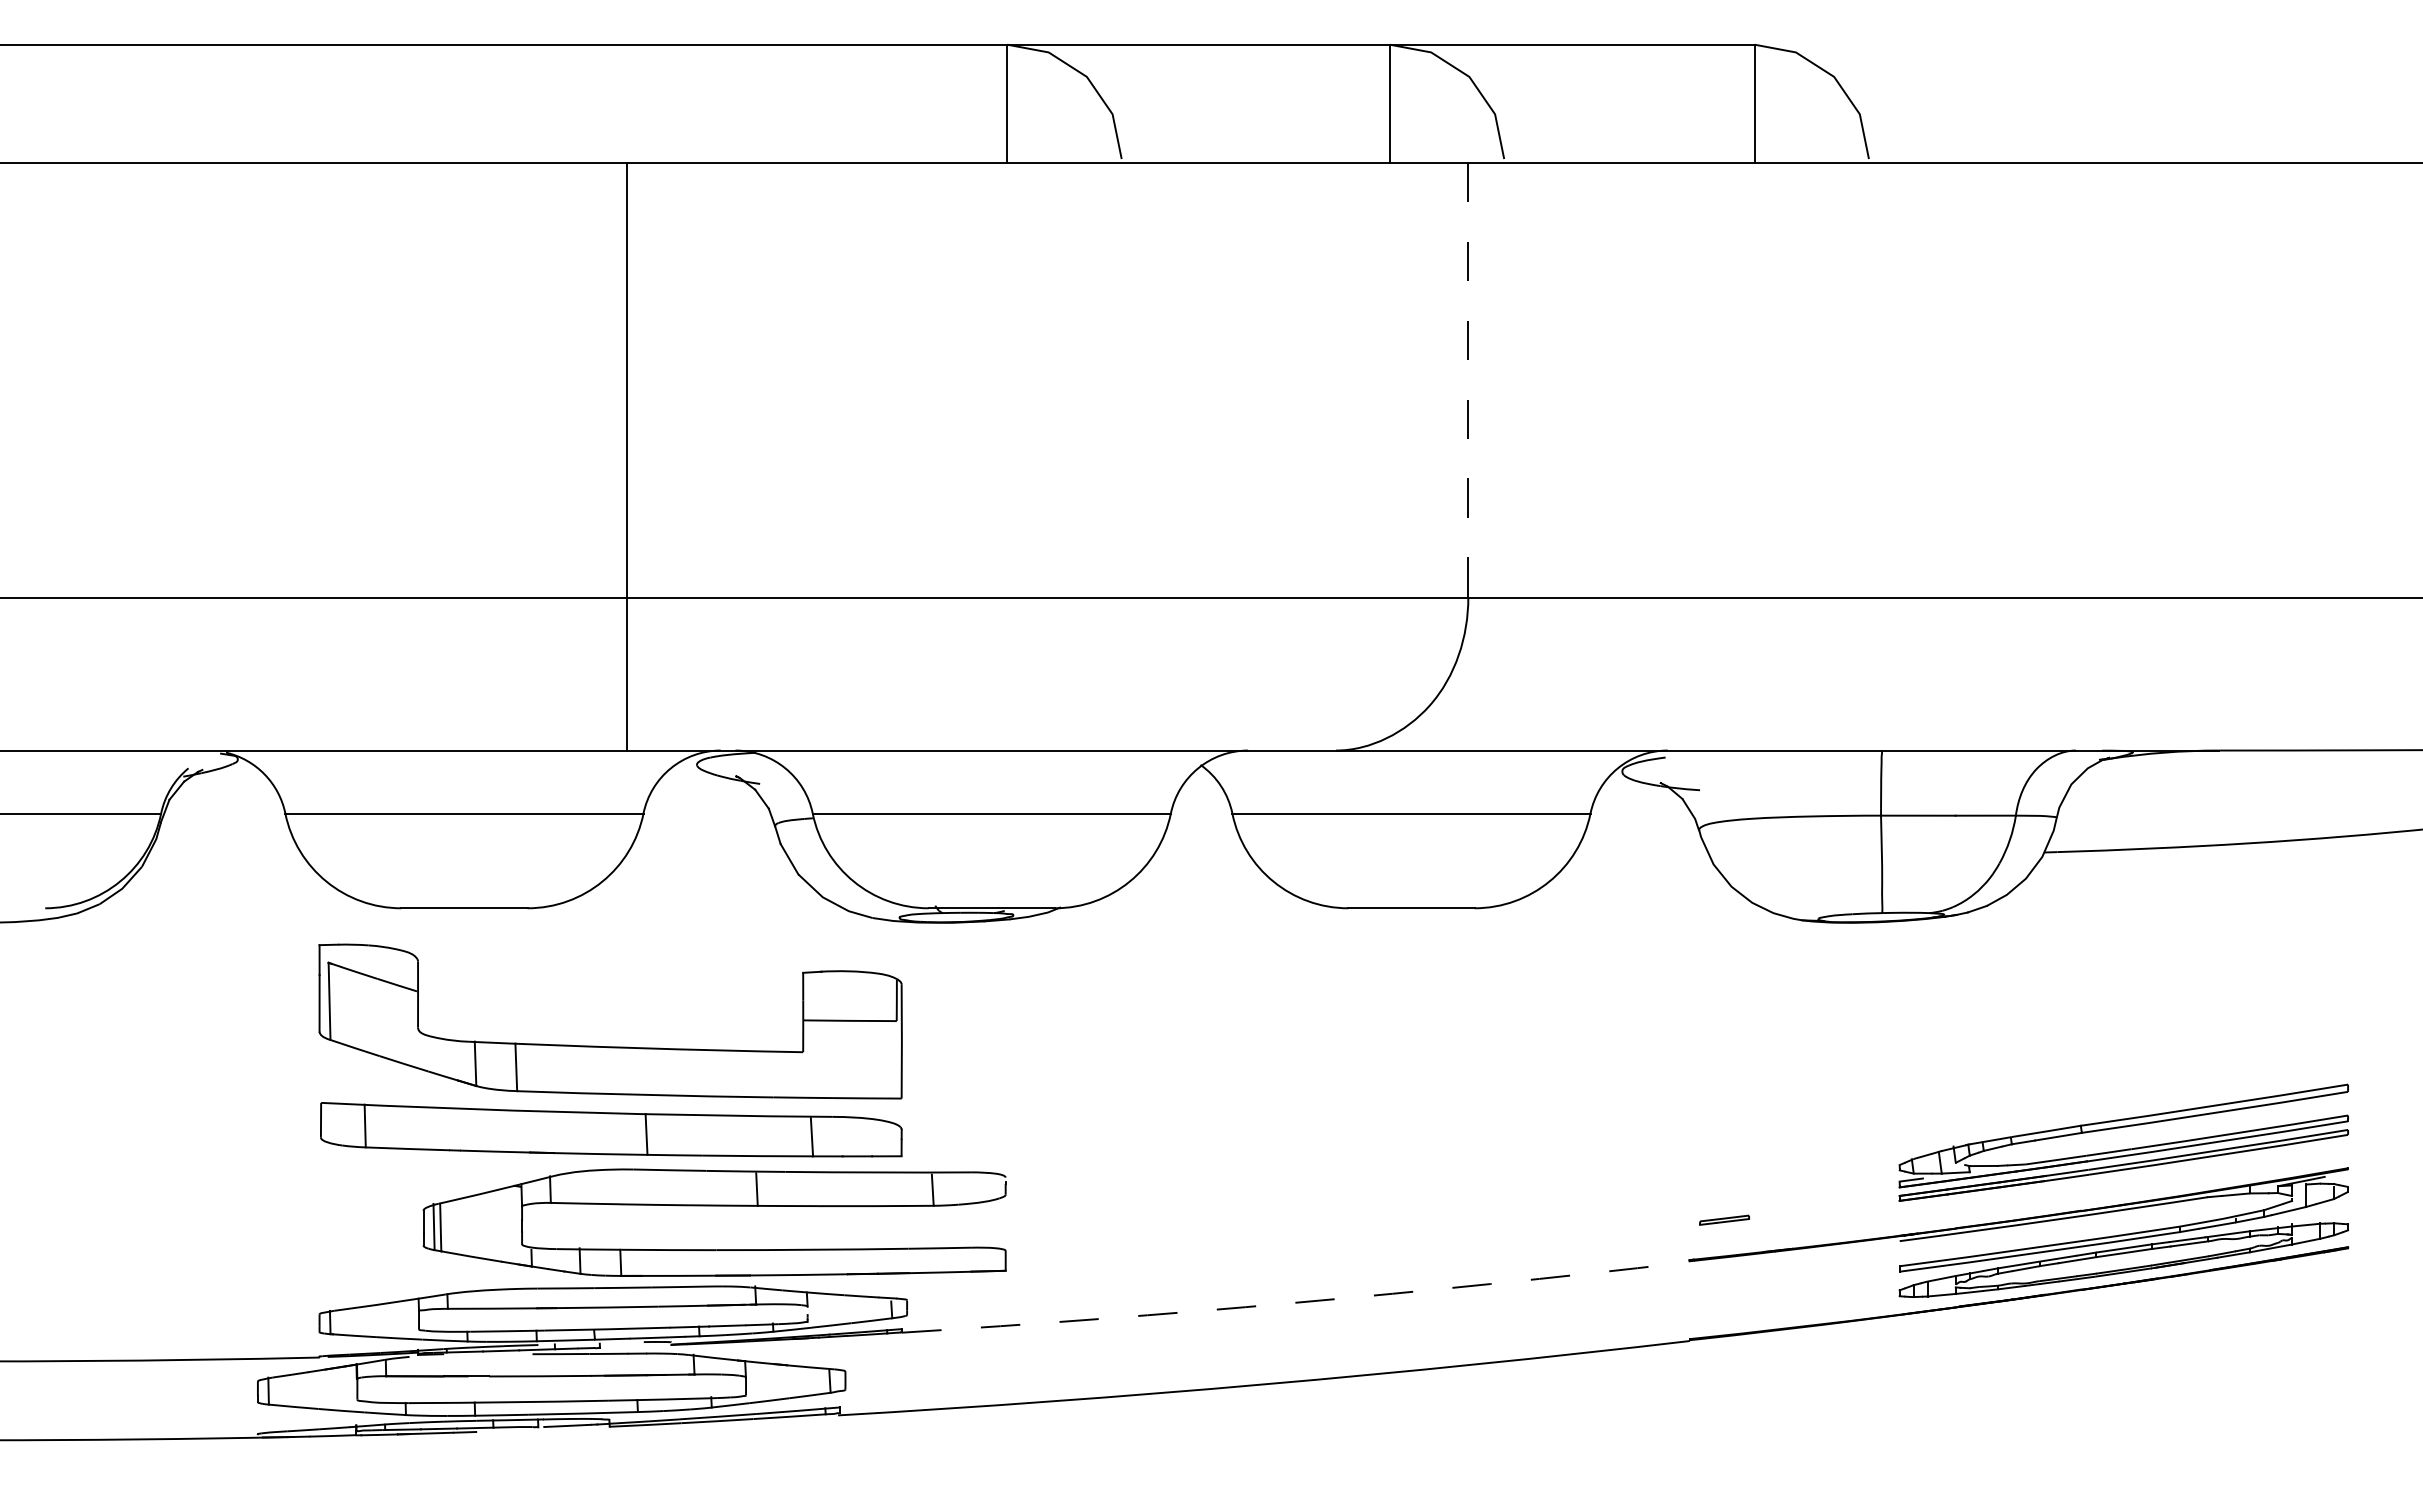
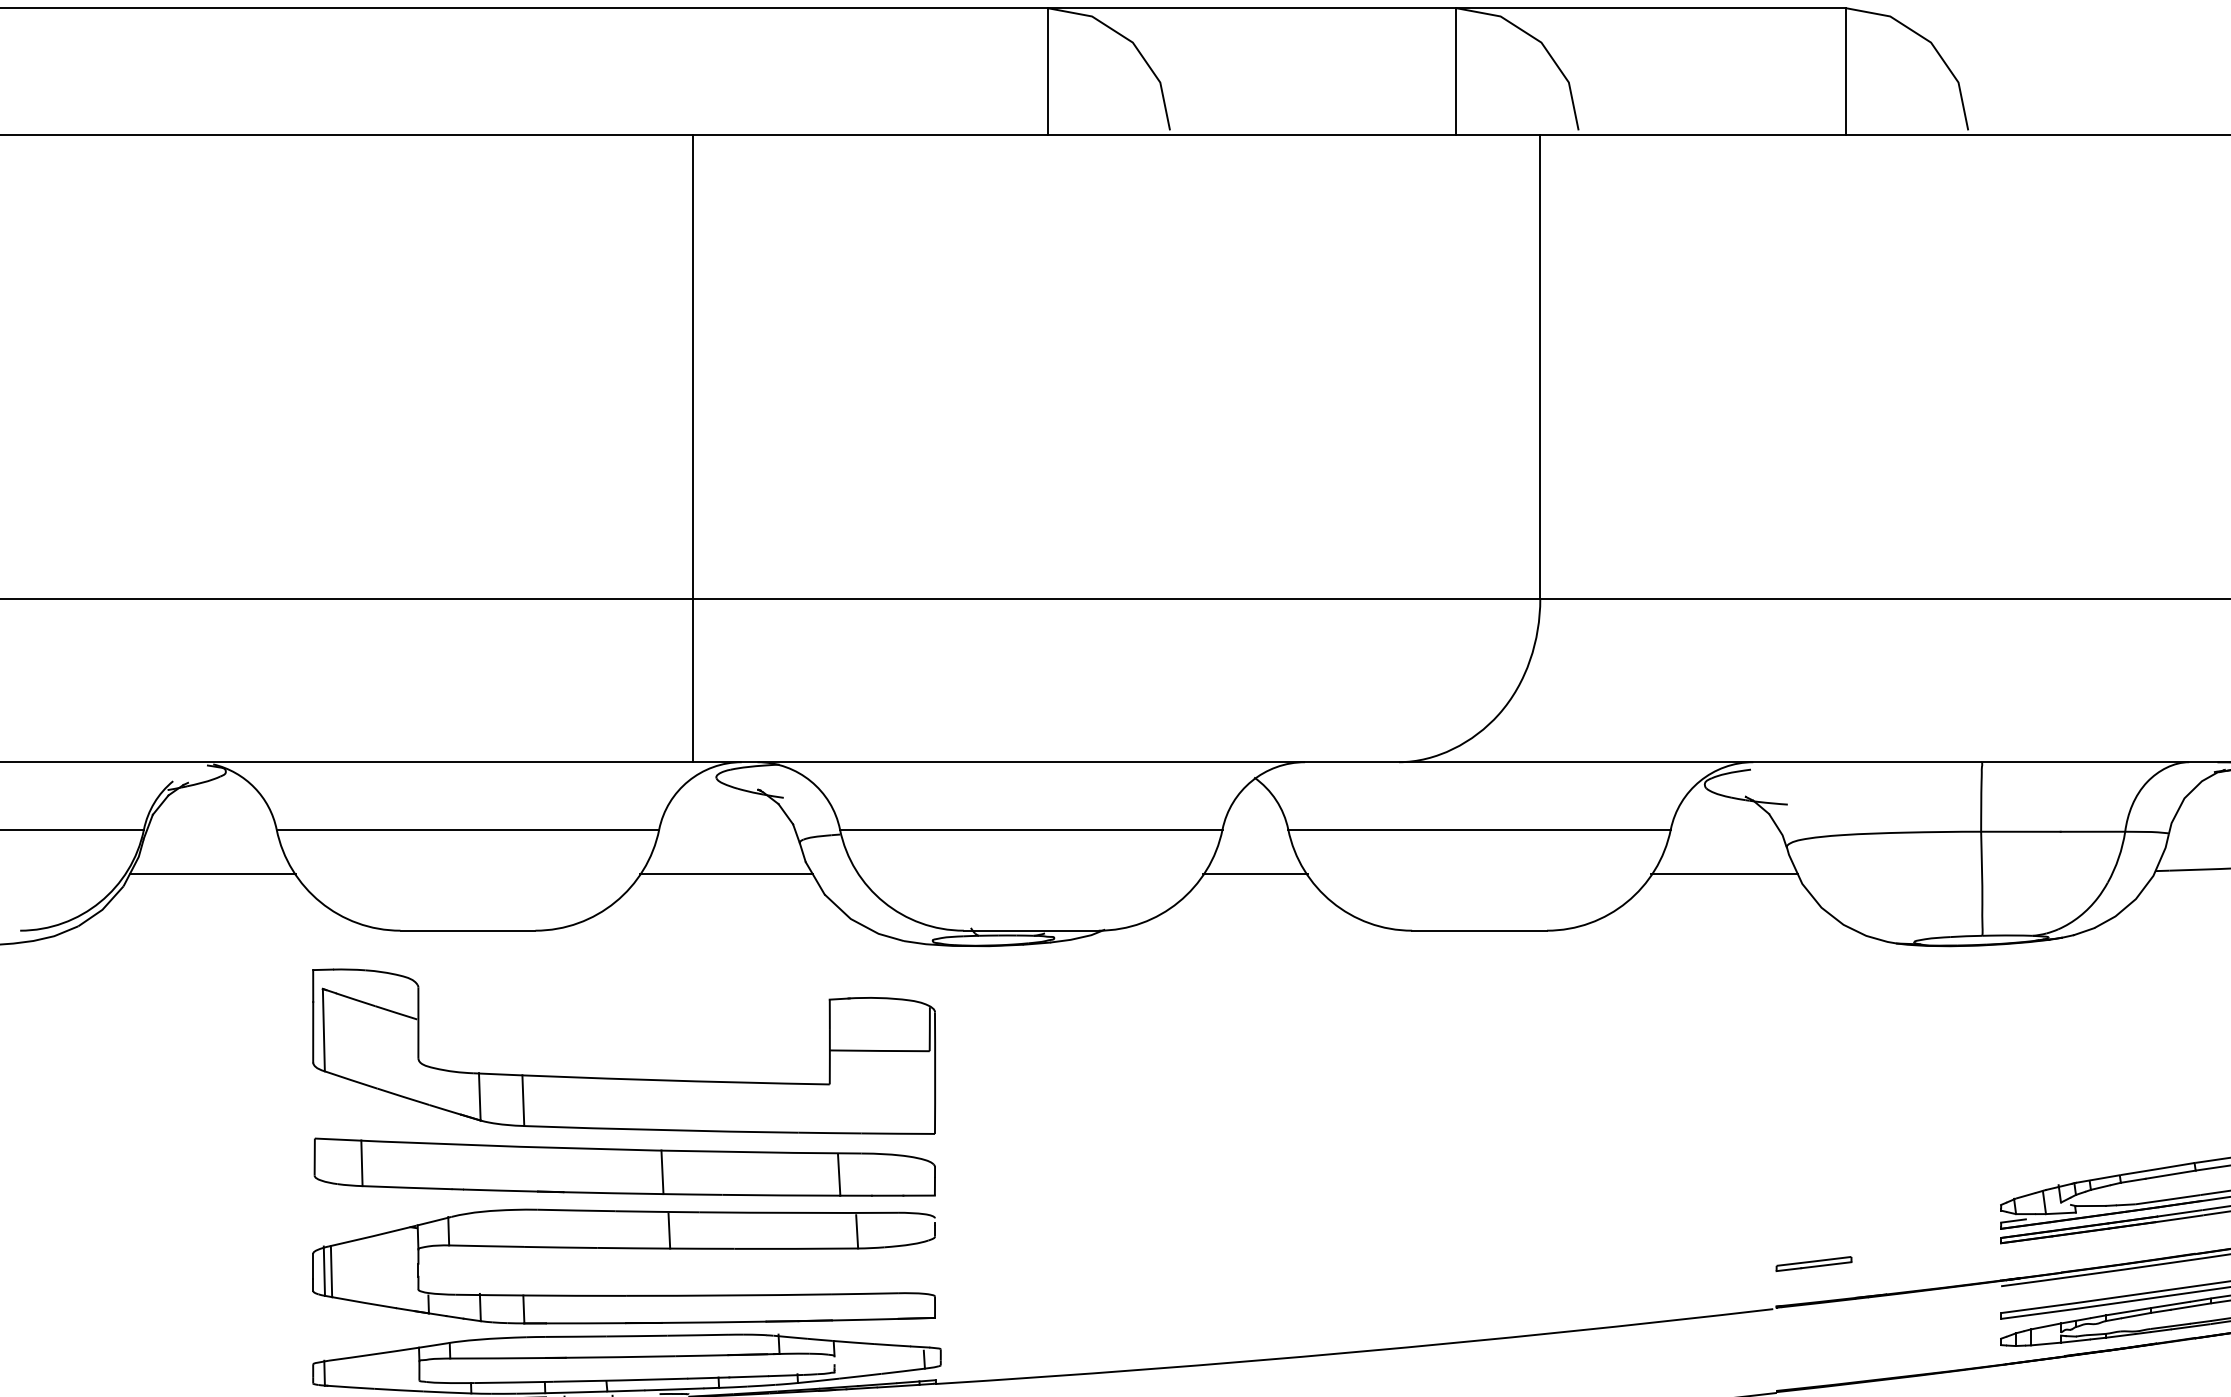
line: (1468, 380) -> (1540, 366), dashed -> solid
line: (626, 456) -> (692, 448), moved
line: (225, 855) -> (212, 874), added
line: (706, 855) -> (726, 874), added
line: (1201, 855) -> (1255, 874), added
line: (1640, 855) -> (1724, 874), added
part: (714, 1206) -> (623, 1249), moved
part: (1724, 1219) -> (1813, 1263), size x1.43
arc: (1294, 1302) -> (1354, 1351), dashed -> solid

